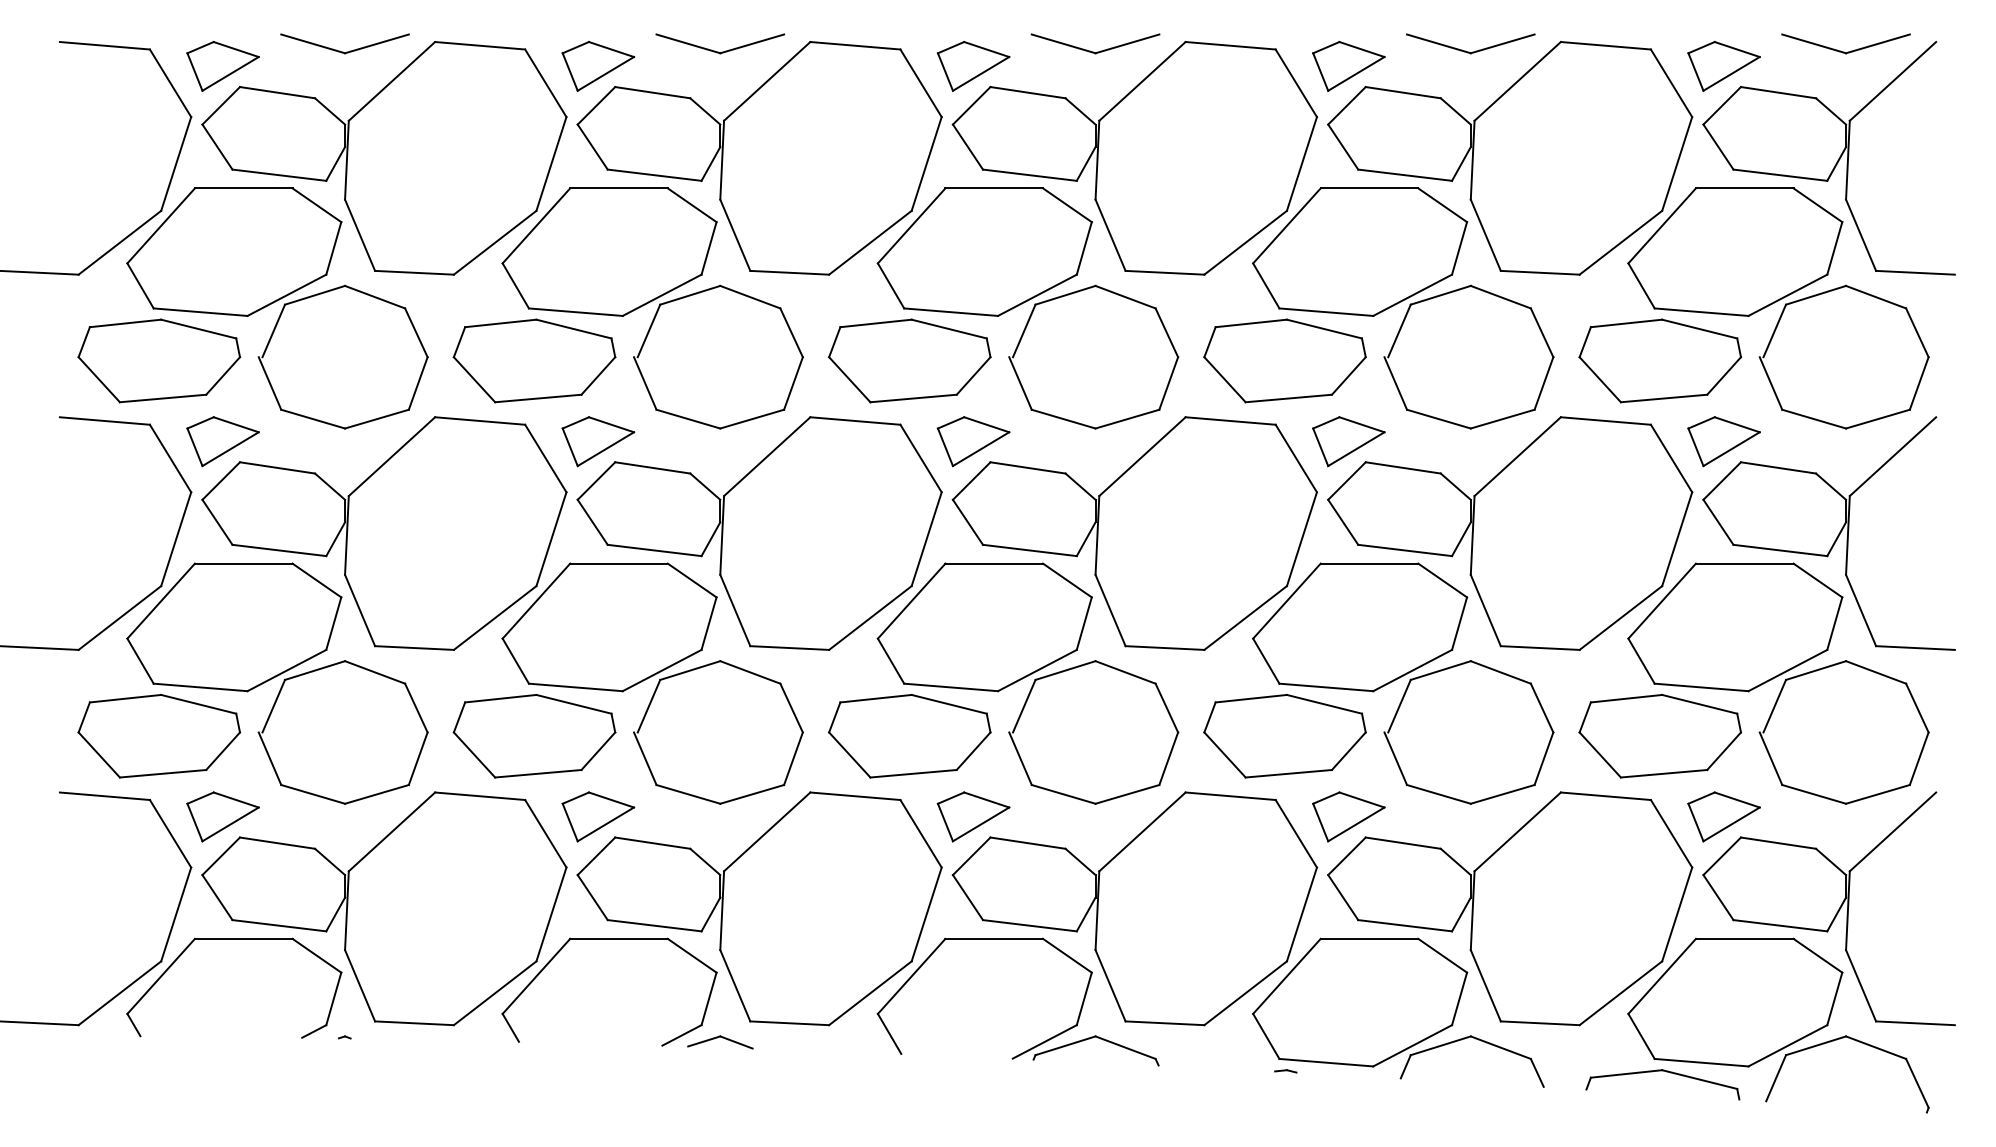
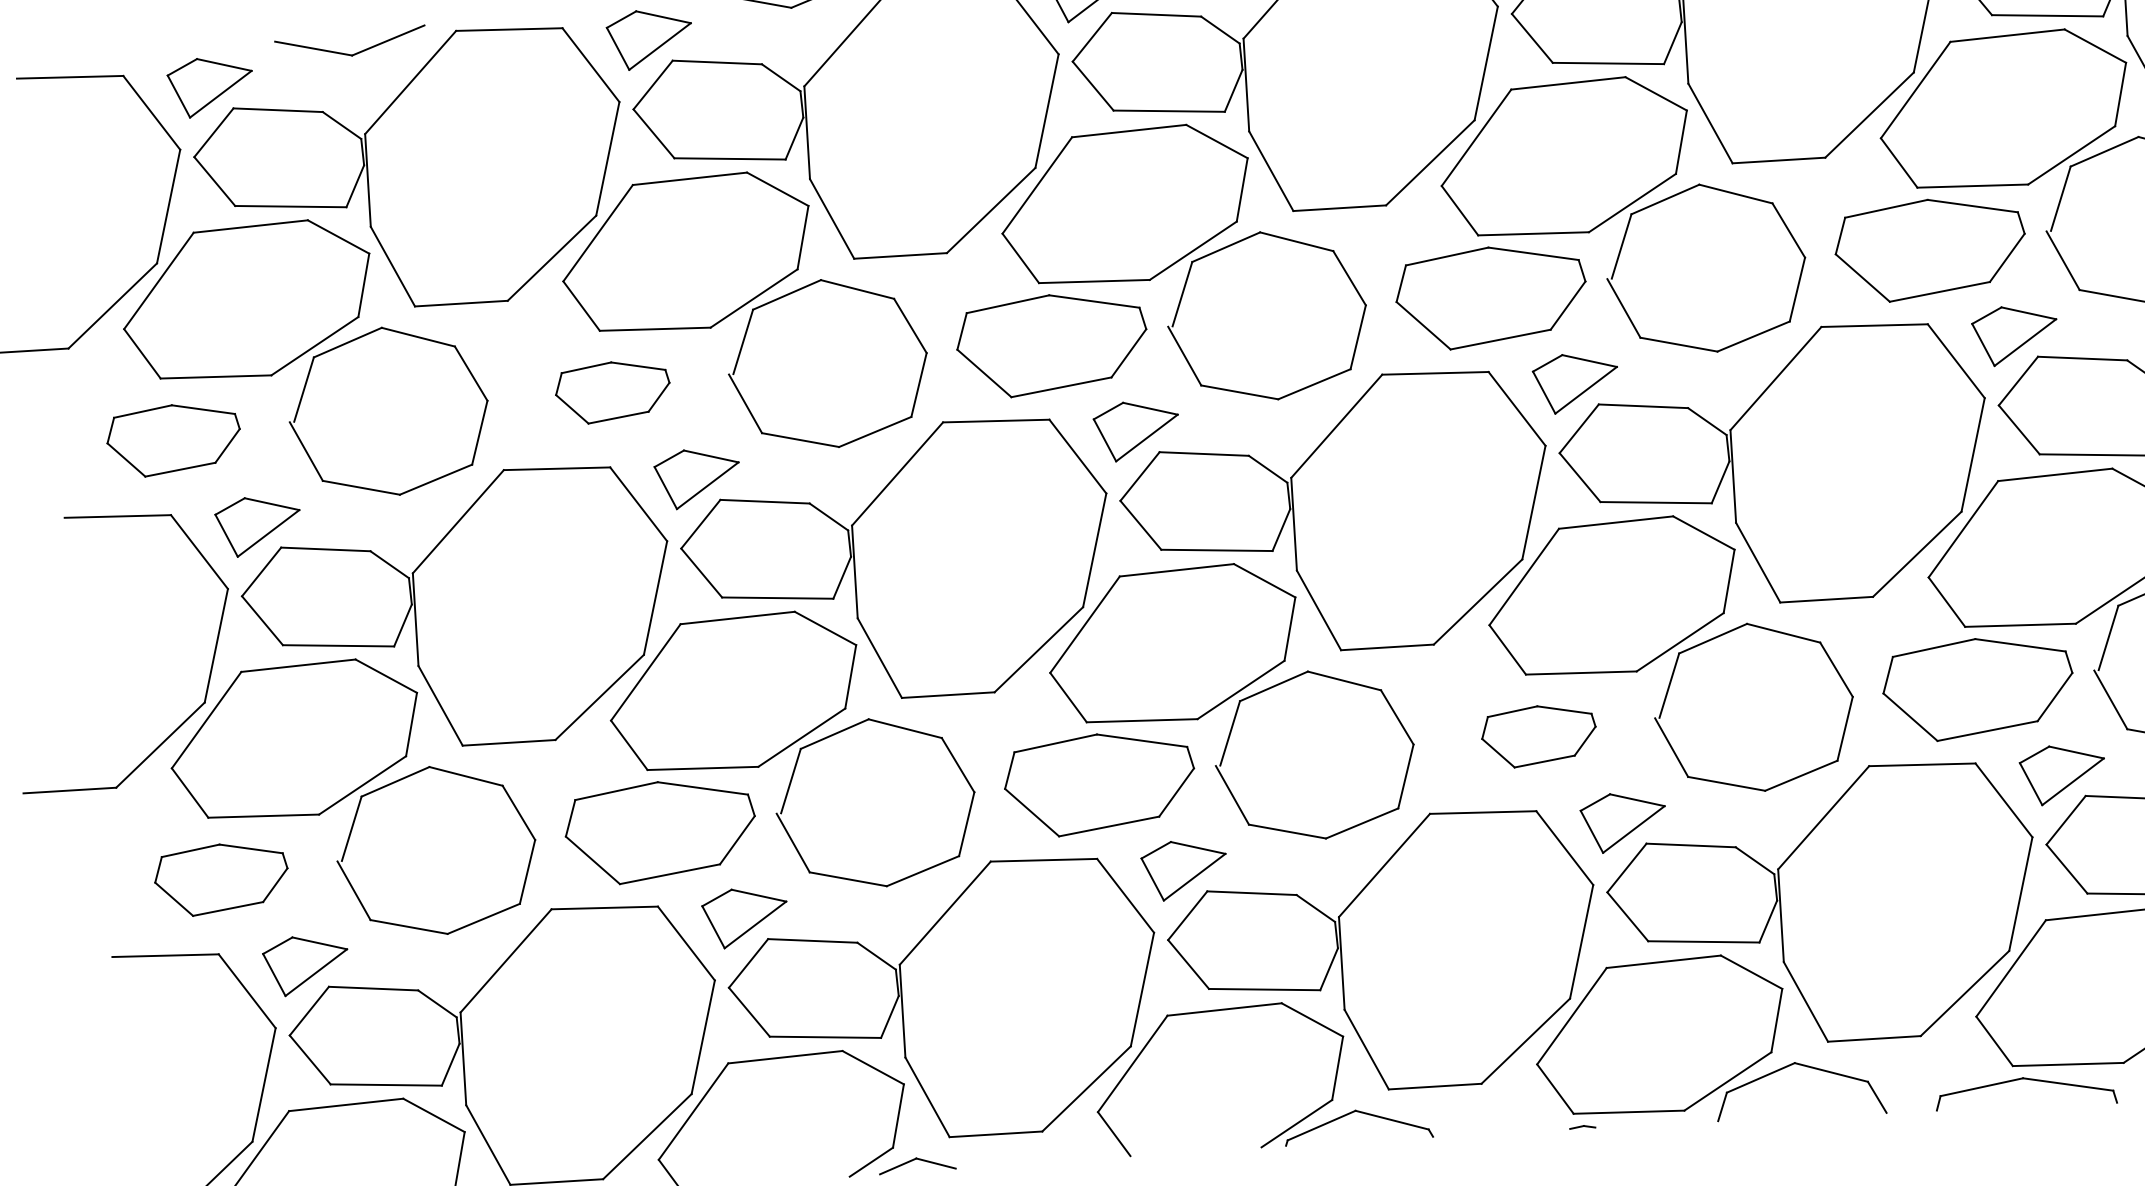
part: (159, 360) -> (174, 438), size x0.7
part: (534, 360) -> (612, 391), size x0.6
part: (159, 736) -> (221, 878), size x0.7
part: (1284, 736) -> (1538, 735), size x0.6

